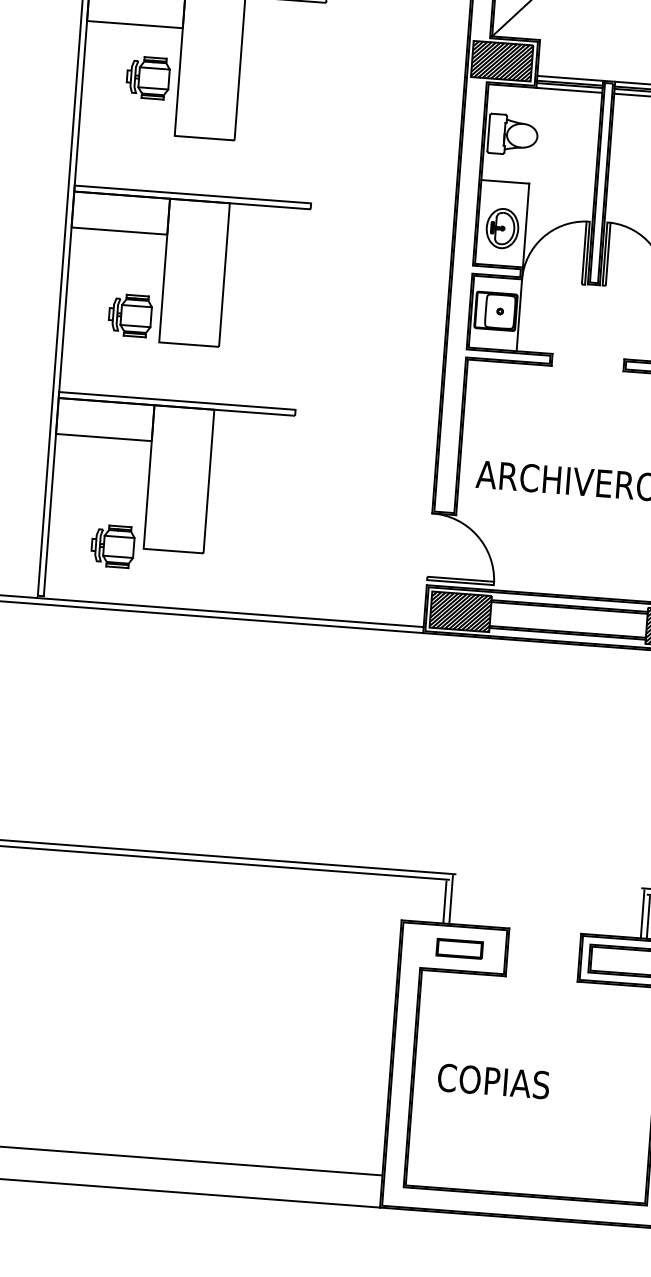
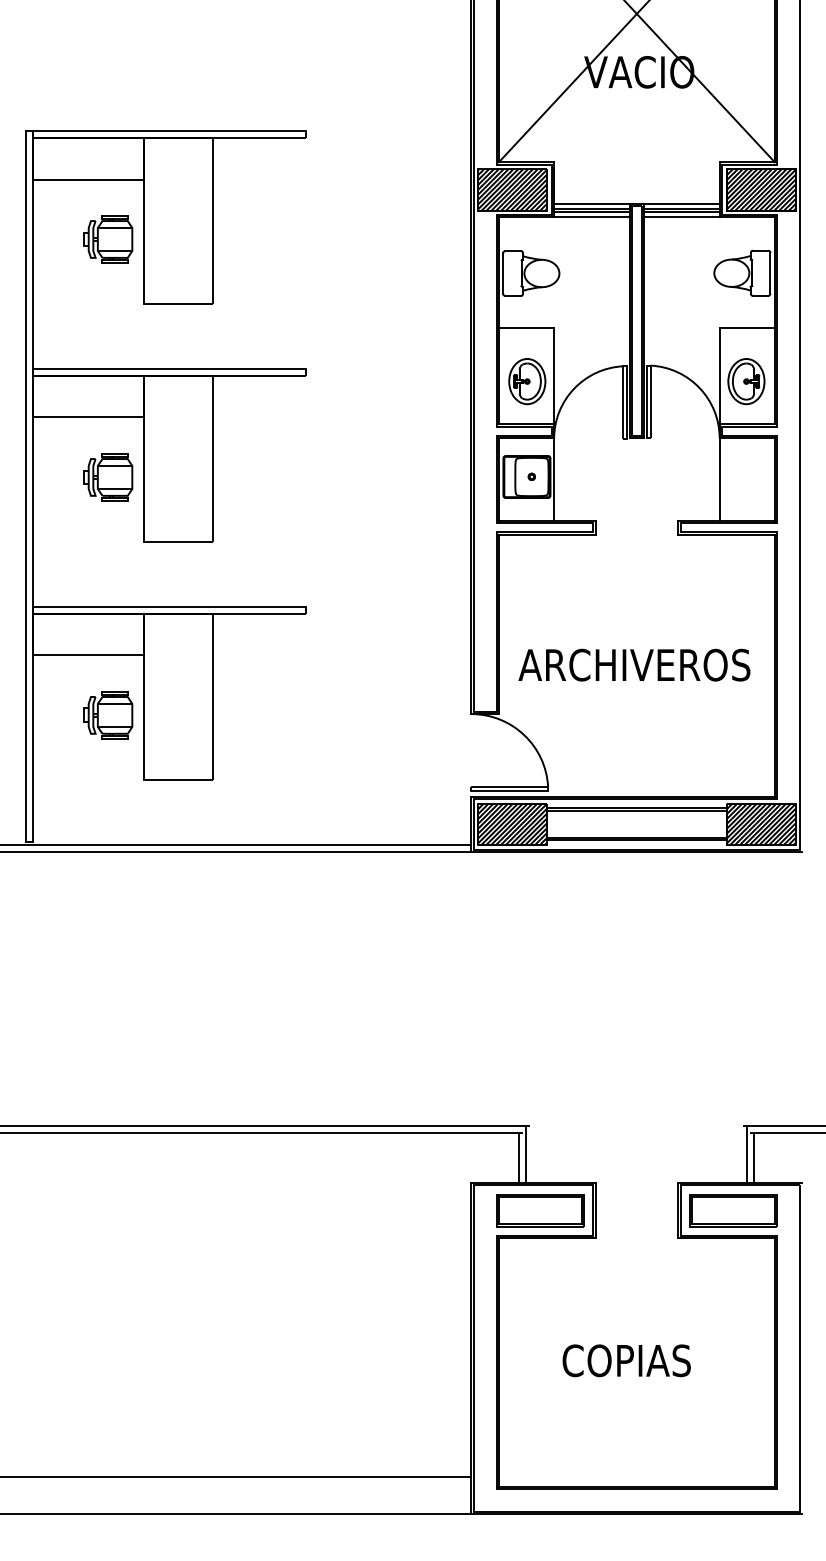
part: (130, 315) -> (108, 477), moved
part: (113, 546) -> (108, 715), moved
part: (459, 948) -> (540, 1210), size x1.67
text: (493, 1081) -> (626, 1360), moved

